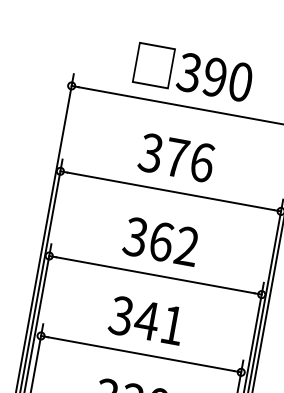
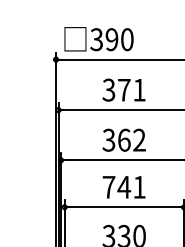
text: (192, 72) -> (98, 39), moved
text: (202, 161) -> (139, 89), 376 -> 371
text: (120, 314) -> (108, 186), 341 -> 741

